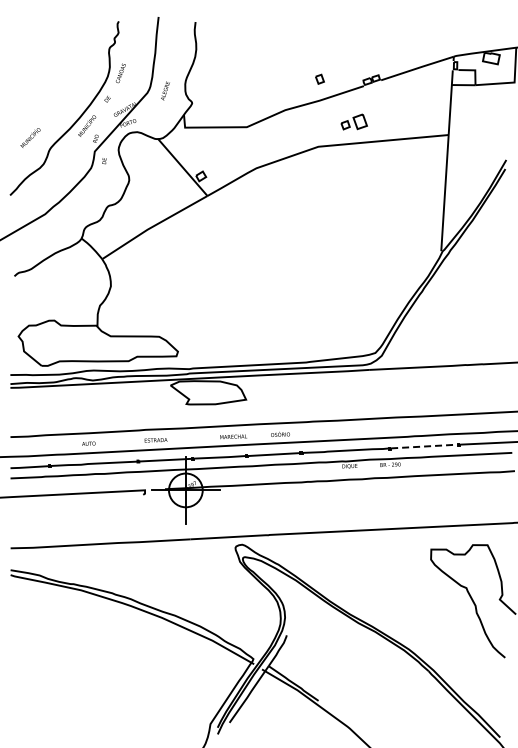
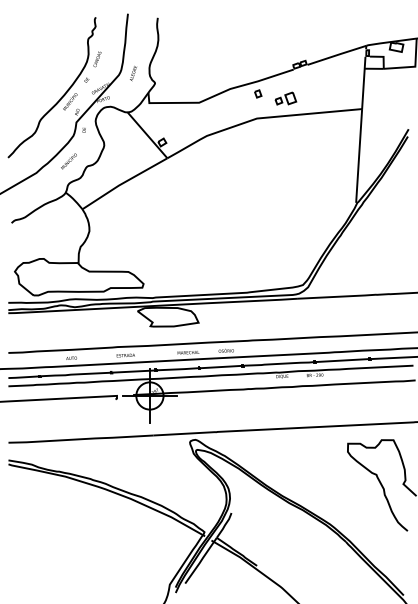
part: (319, 78) -> (257, 93), moved
text: (30, 137) -> (68, 161), moved
line: (424, 446) -> (342, 360), dashed -> solid

